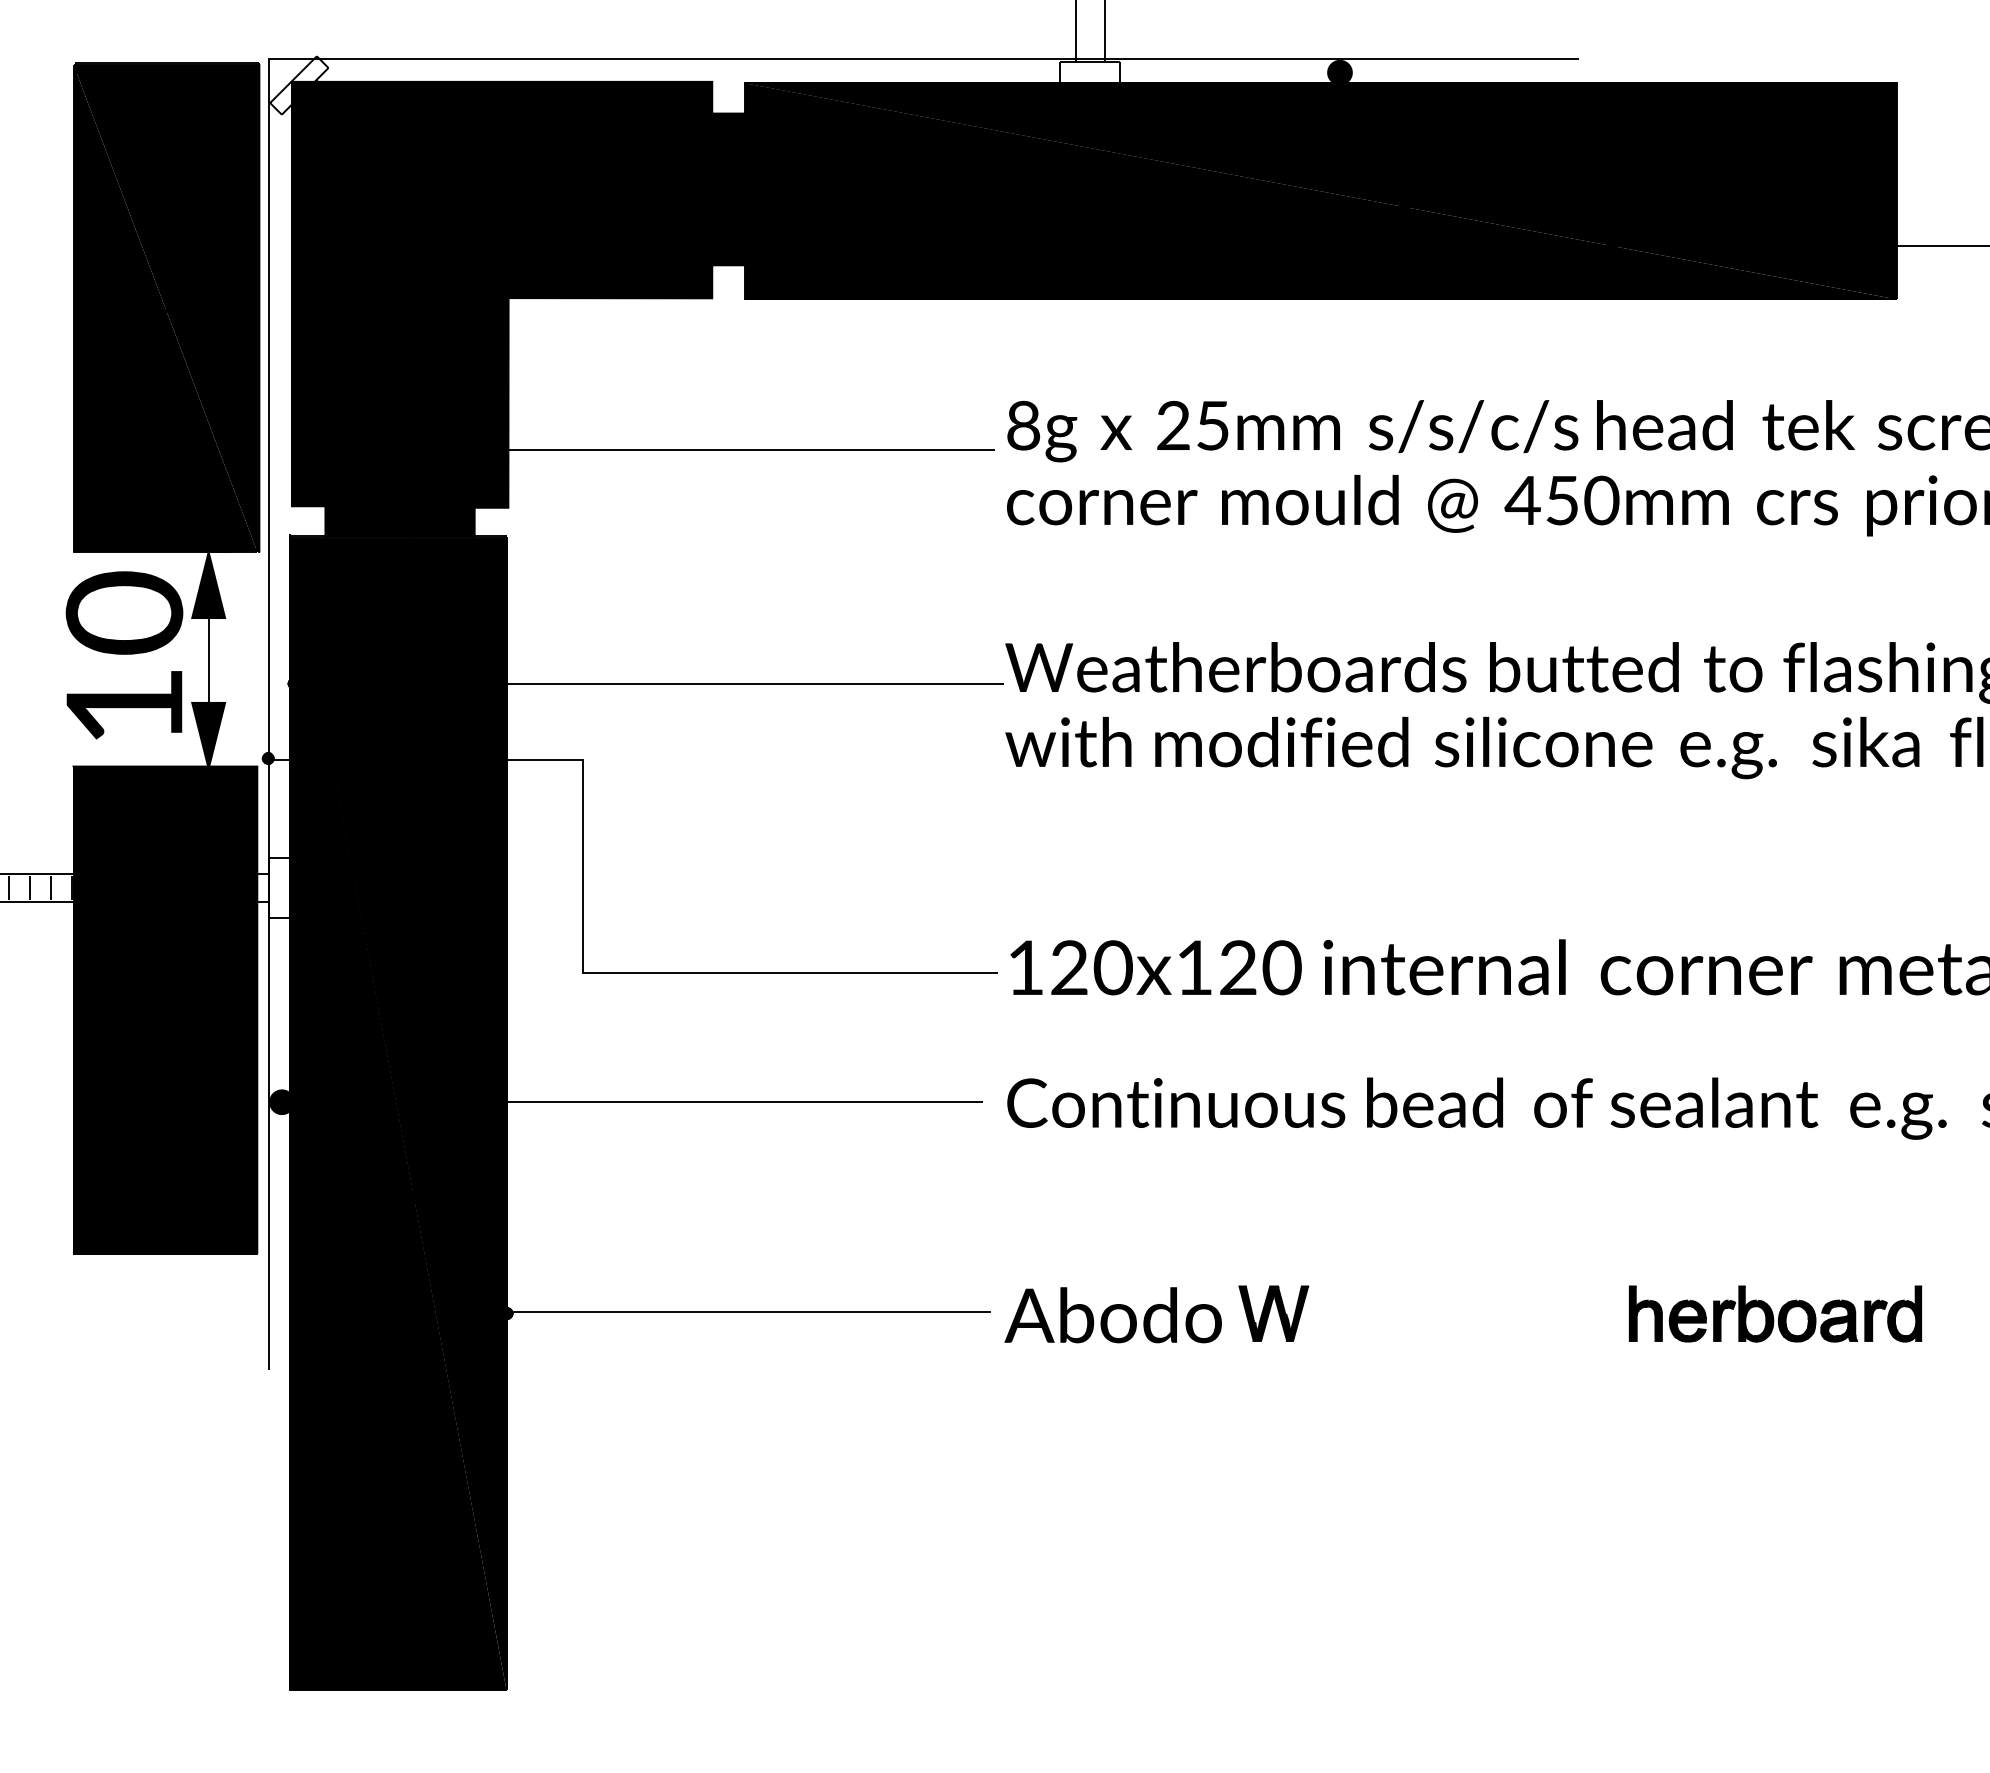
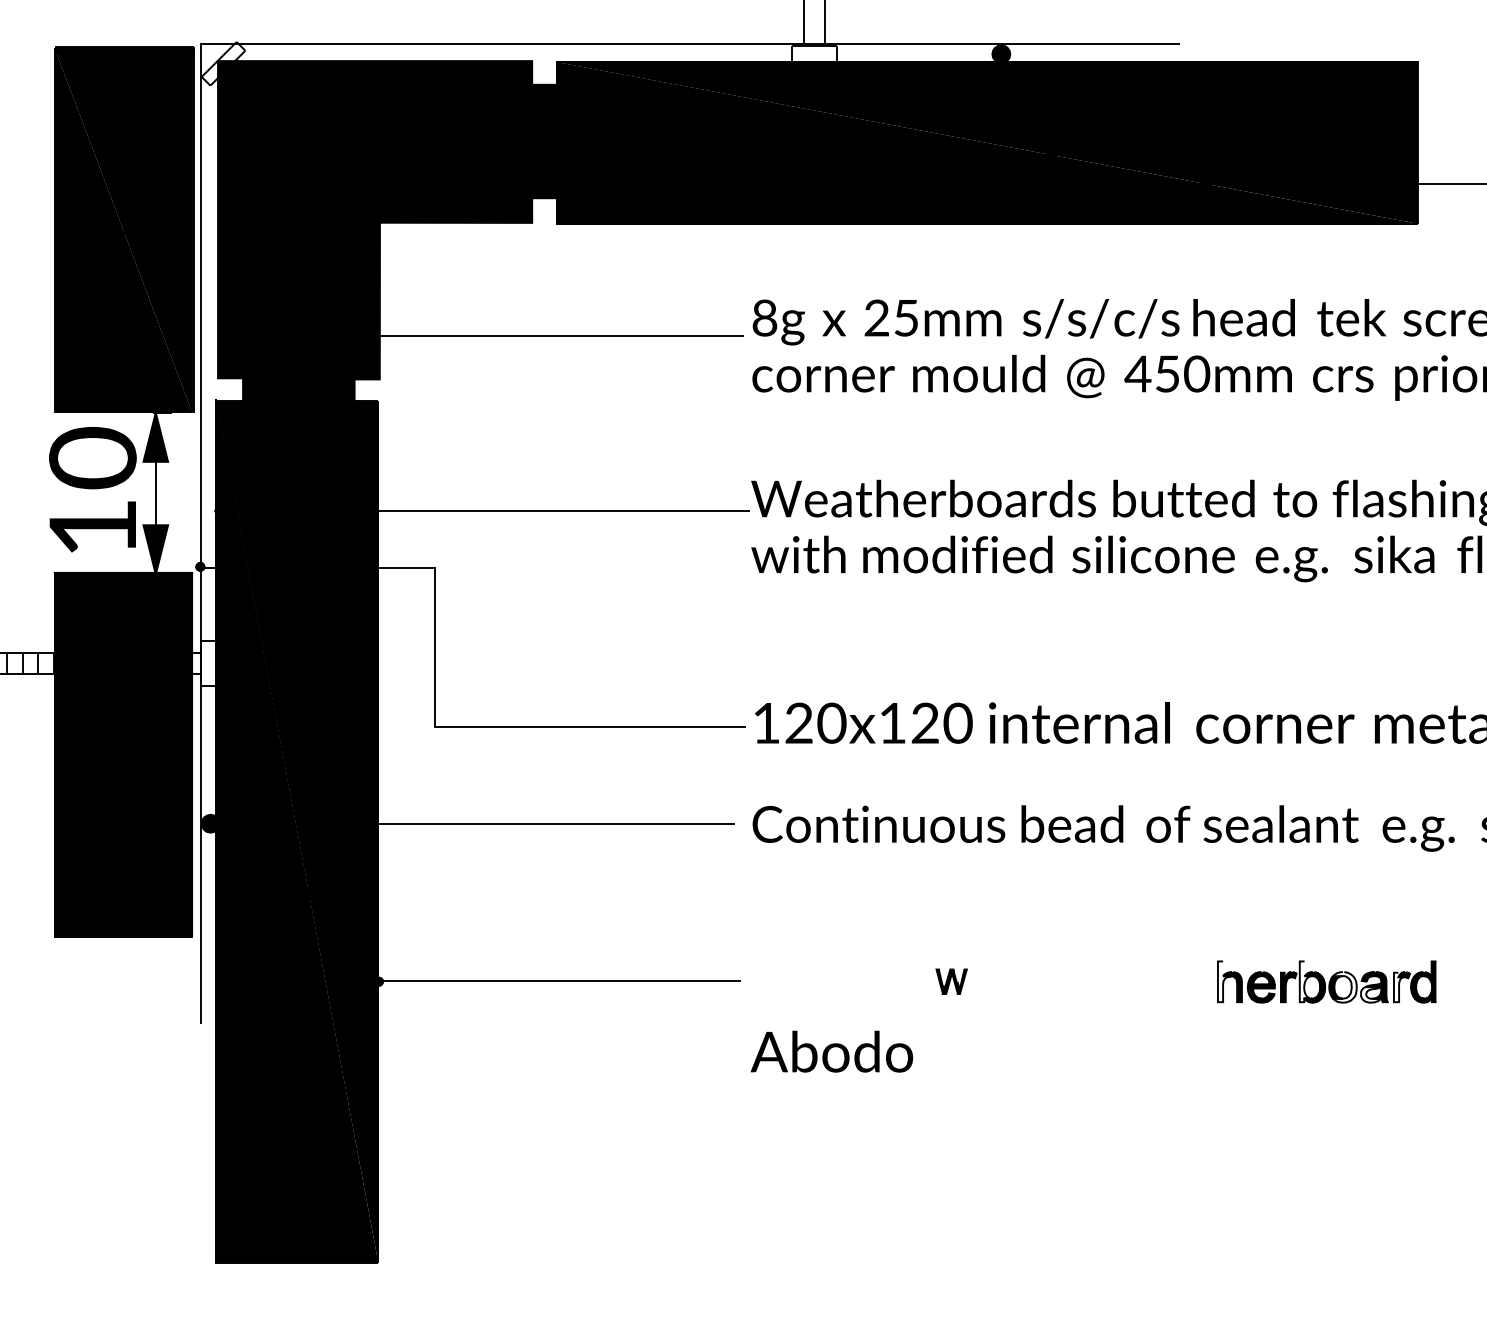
part: (1273, 1313) -> (951, 981), size x0.6
fill: (1638, 1313) -> (1224, 981), removed
fill: (1747, 1313) -> (1305, 981), removed
text: (1112, 1315) -> (831, 1051), moved
fill: (1799, 1320) -> (1344, 986), removed
fill: (1872, 1320) -> (1399, 986), removed
fill: (1834, 1330) -> (1370, 994), removed

